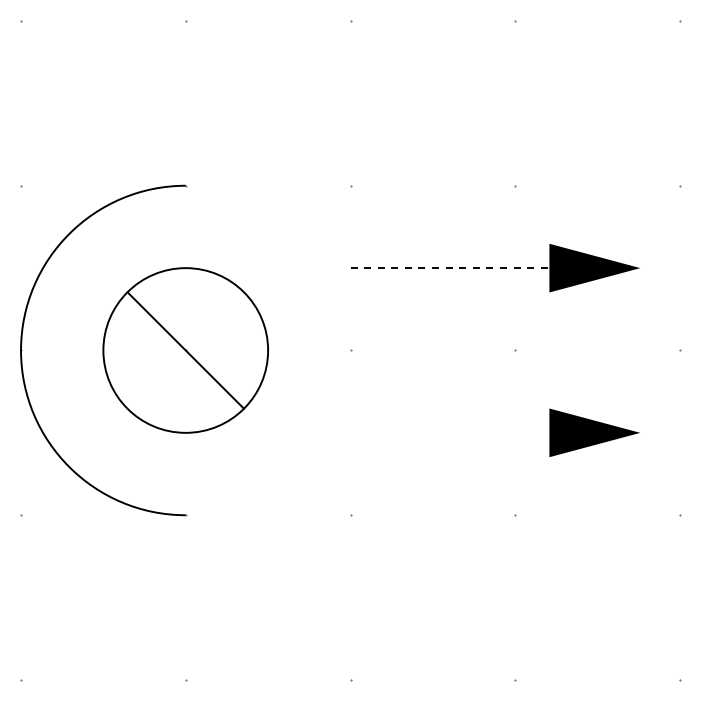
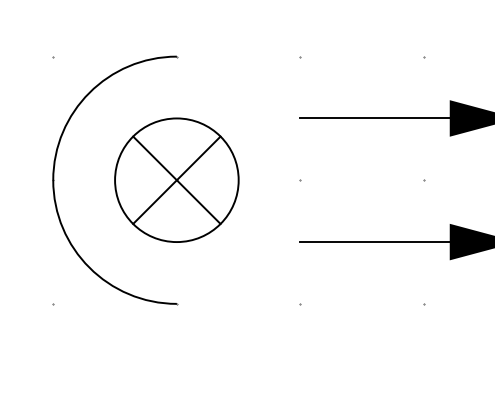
line: (464, 268) -> (386, 118), dashed -> solid
line: (185, 350) -> (176, 180), added
line: (460, 432) -> (383, 241), added

